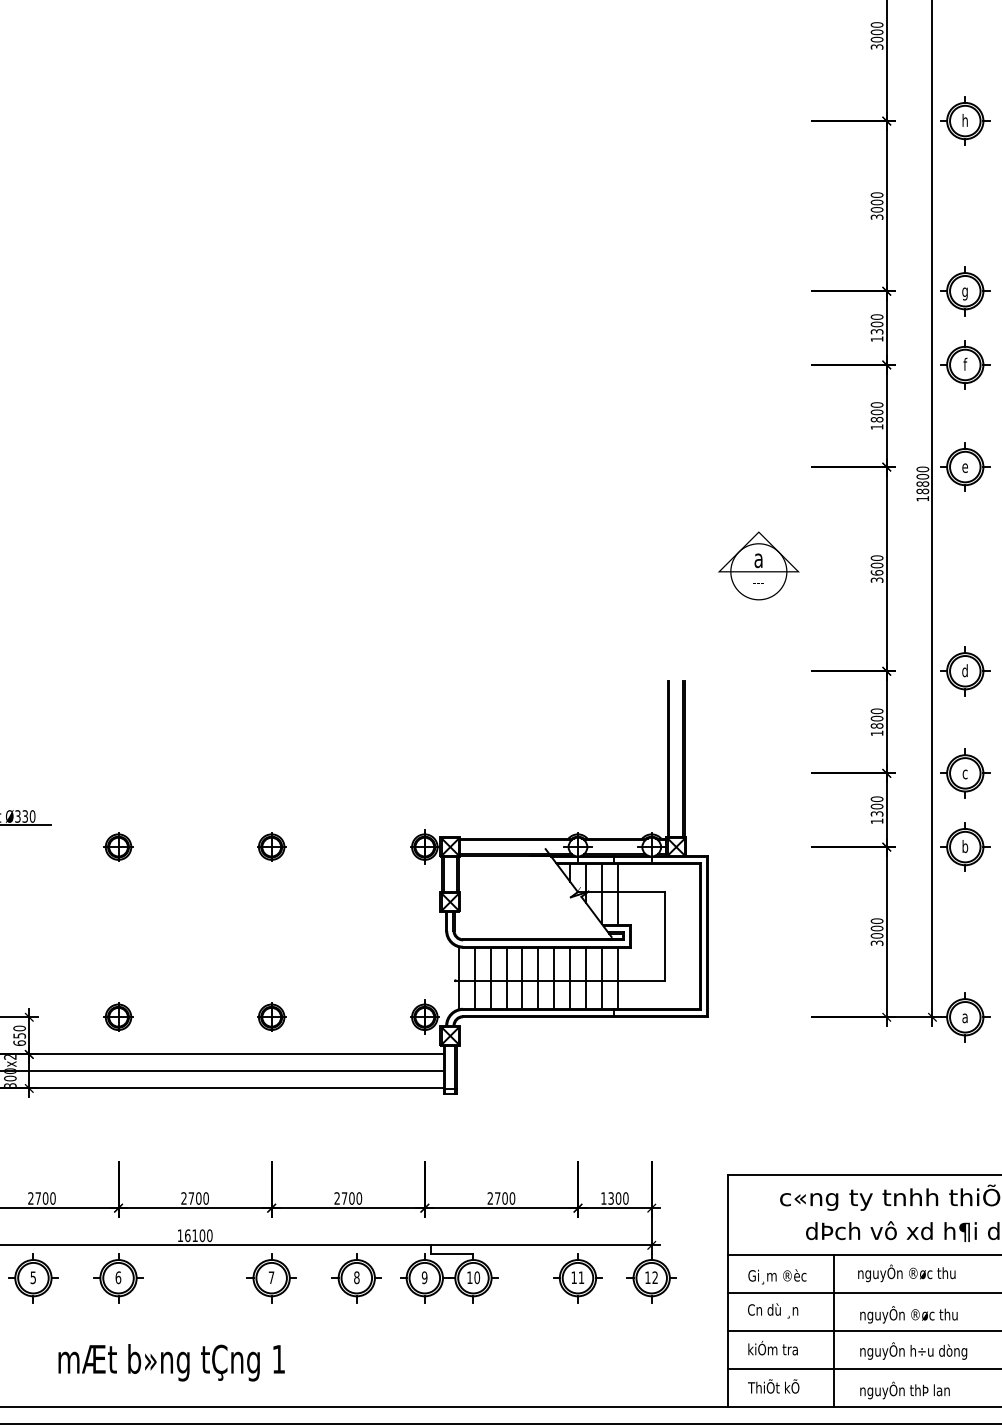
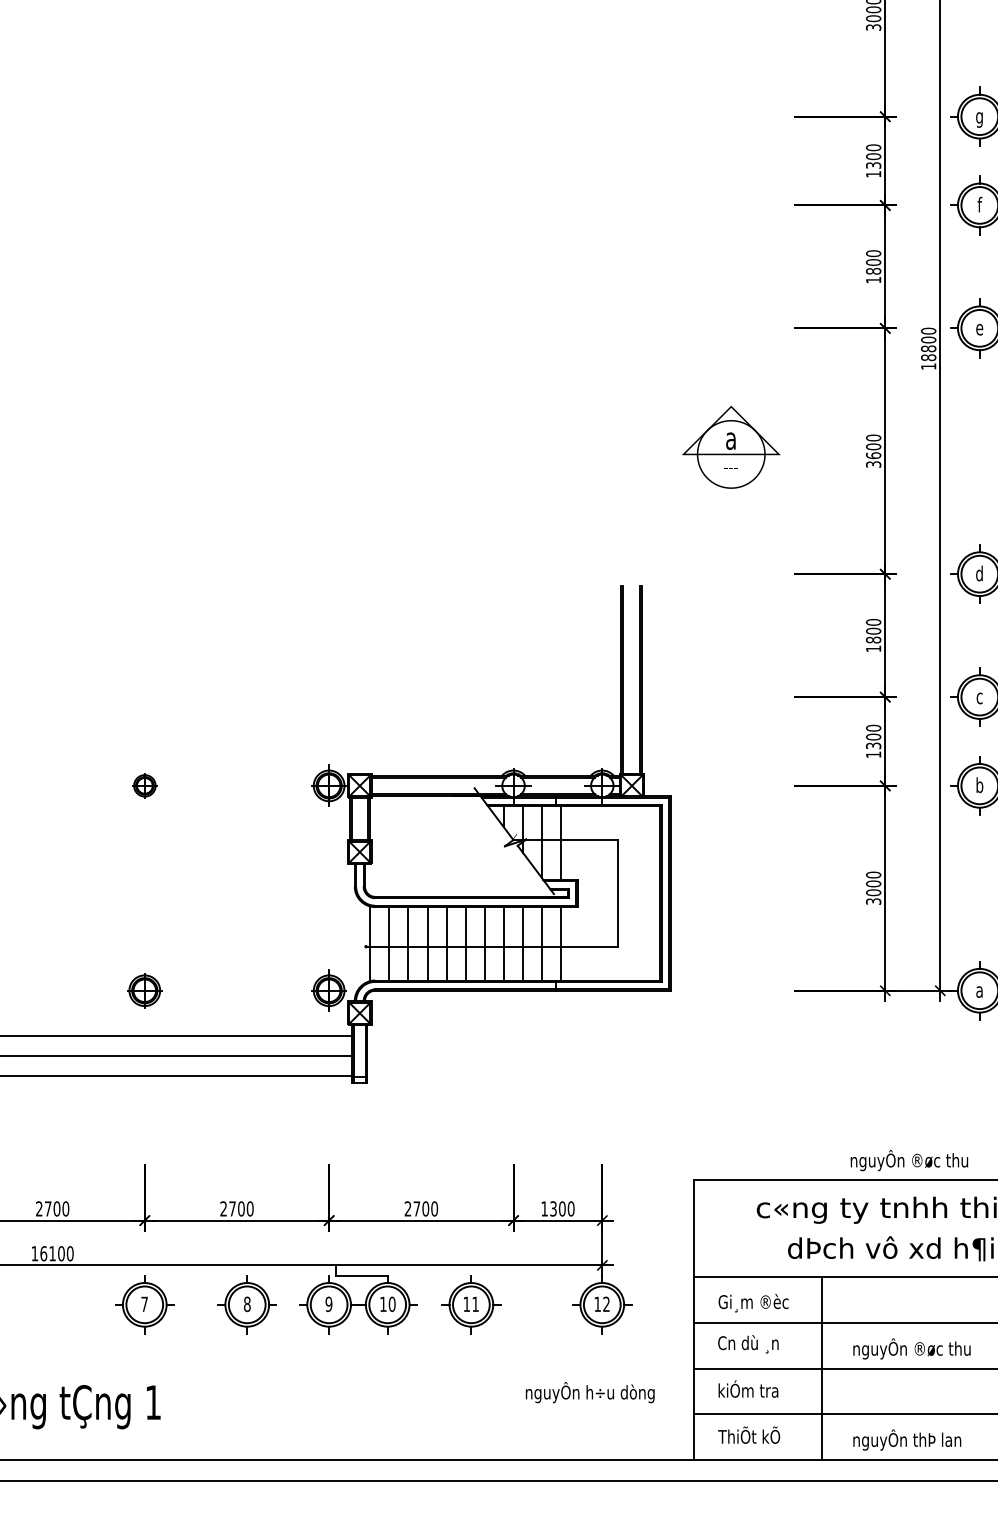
part: (271, 846) -> (144, 785), size x0.7
text: (906, 1273) -> (909, 1160), moved
part: (577, 1278) -> (470, 1305), moved
text: (913, 1350) -> (590, 1391), moved

